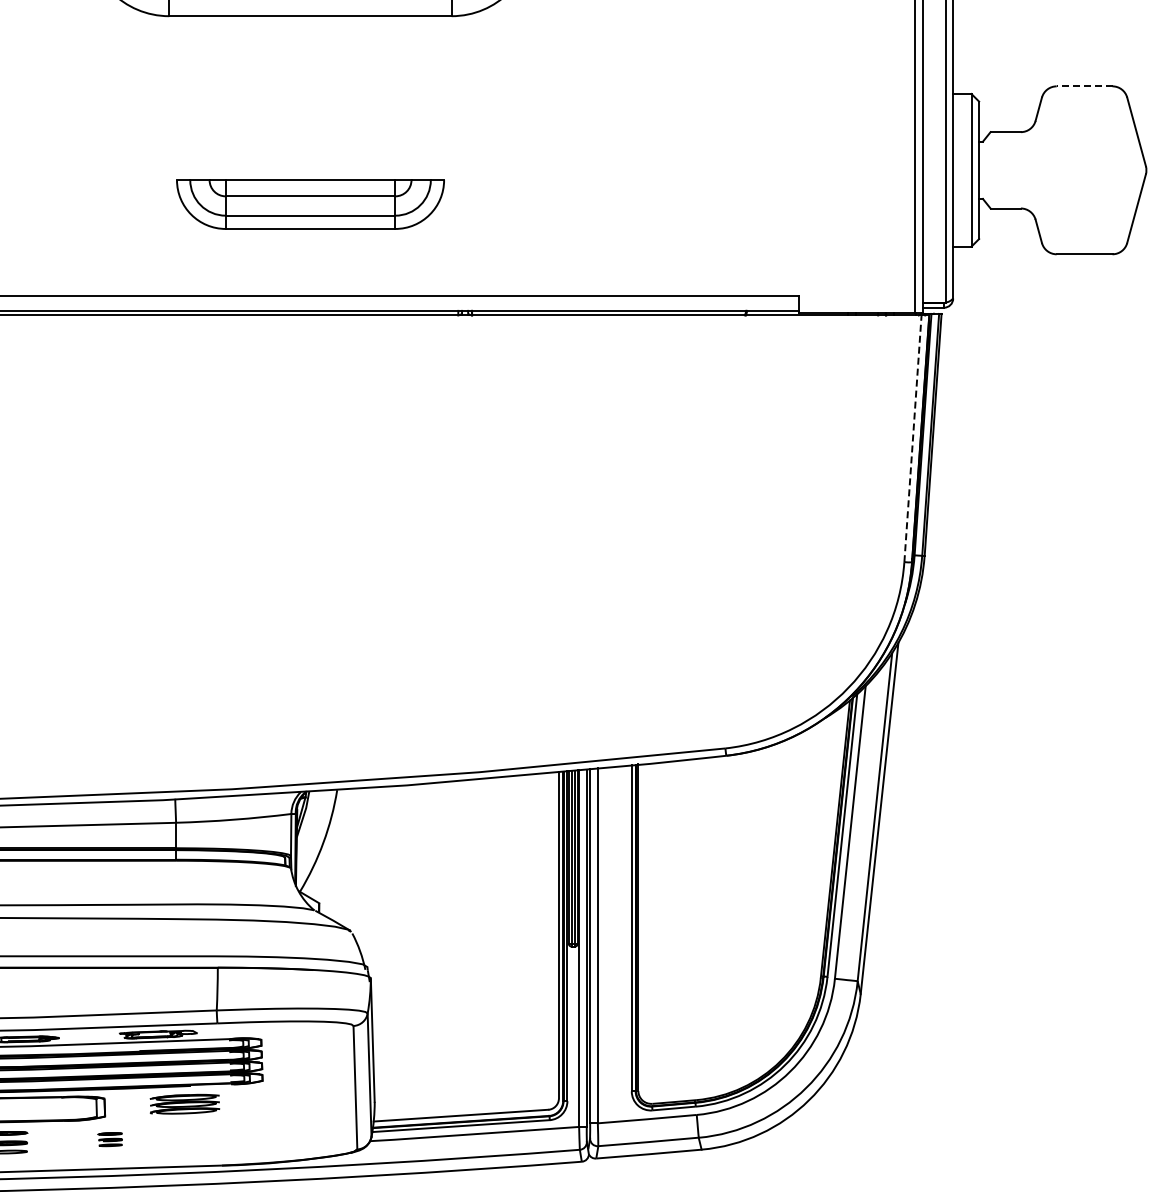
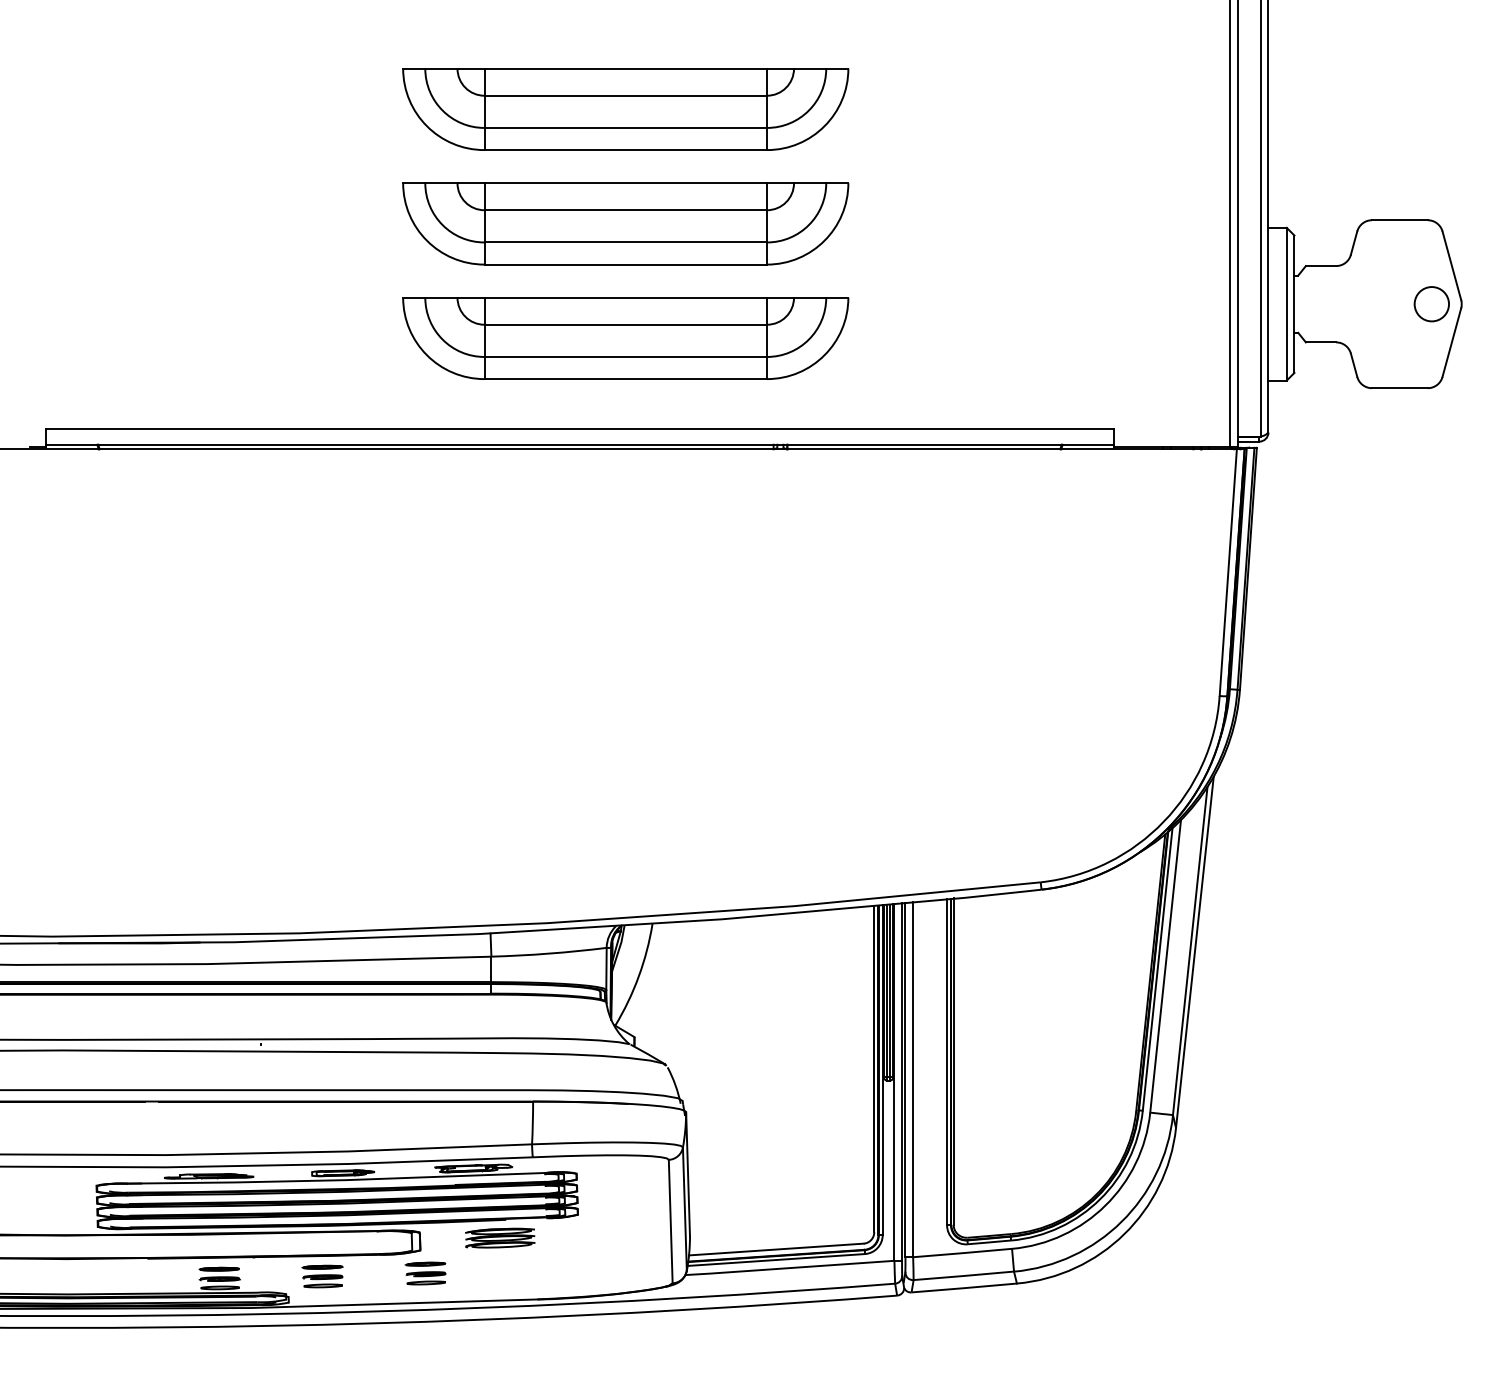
line: (1084, 86) -> (1399, 220), dashed -> solid
part: (310, 89) -> (625, 223), added
circle: (1116, 170) -> (1431, 304), added
part: (310, 204) -> (625, 338), size x1.67
line: (913, 438) -> (1228, 572), dashed -> solid
part: (110, 1139) -> (425, 1273), size x1.67

